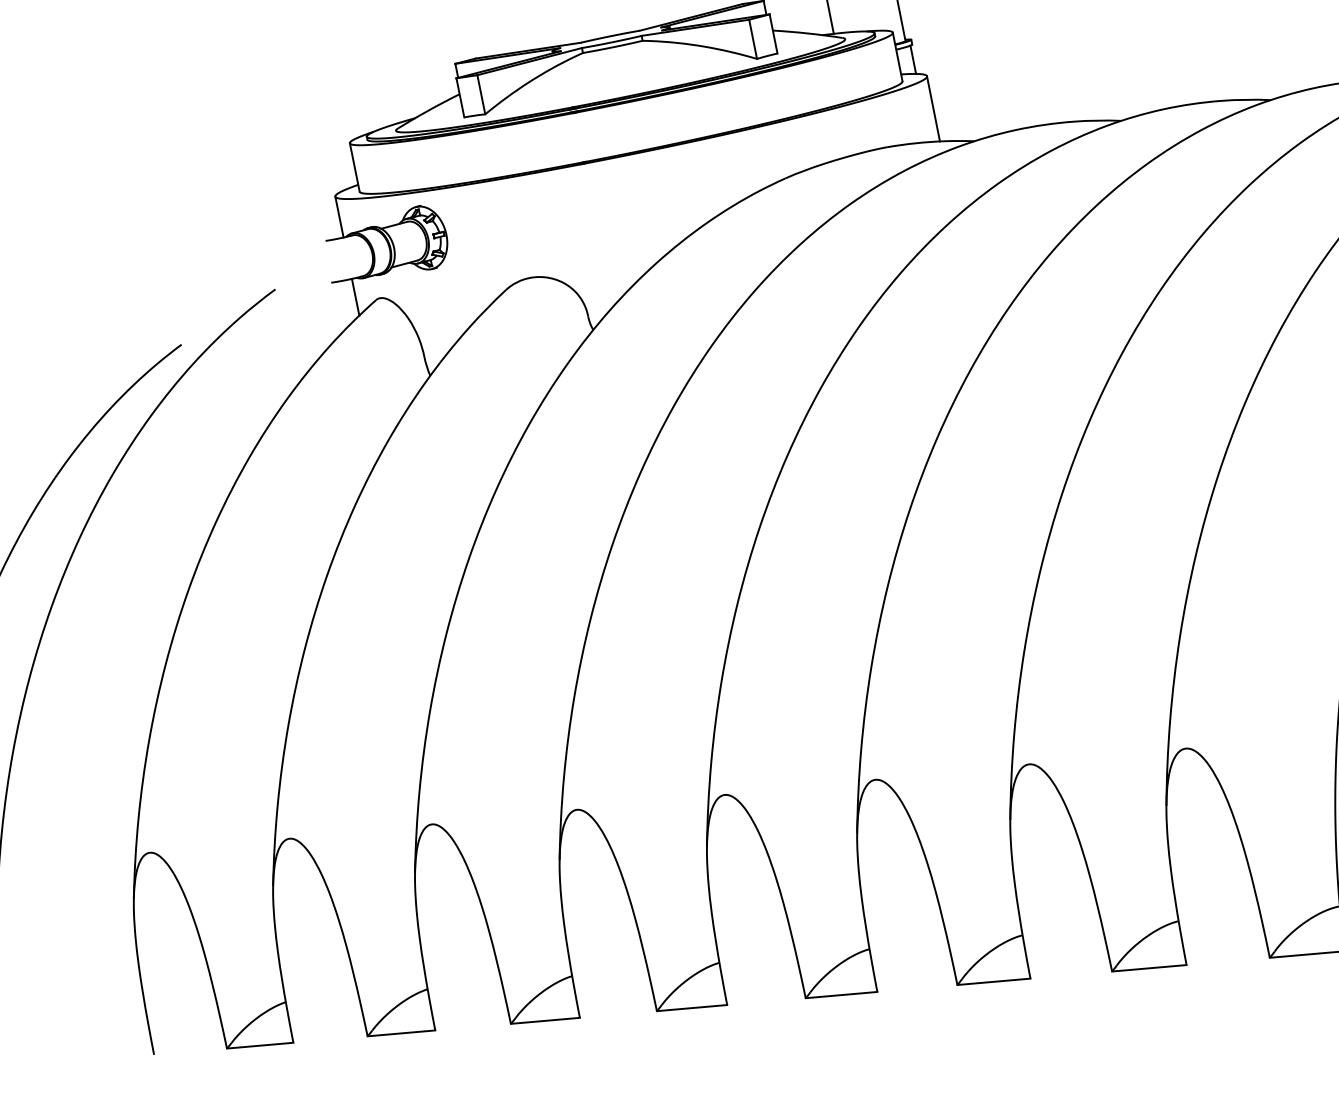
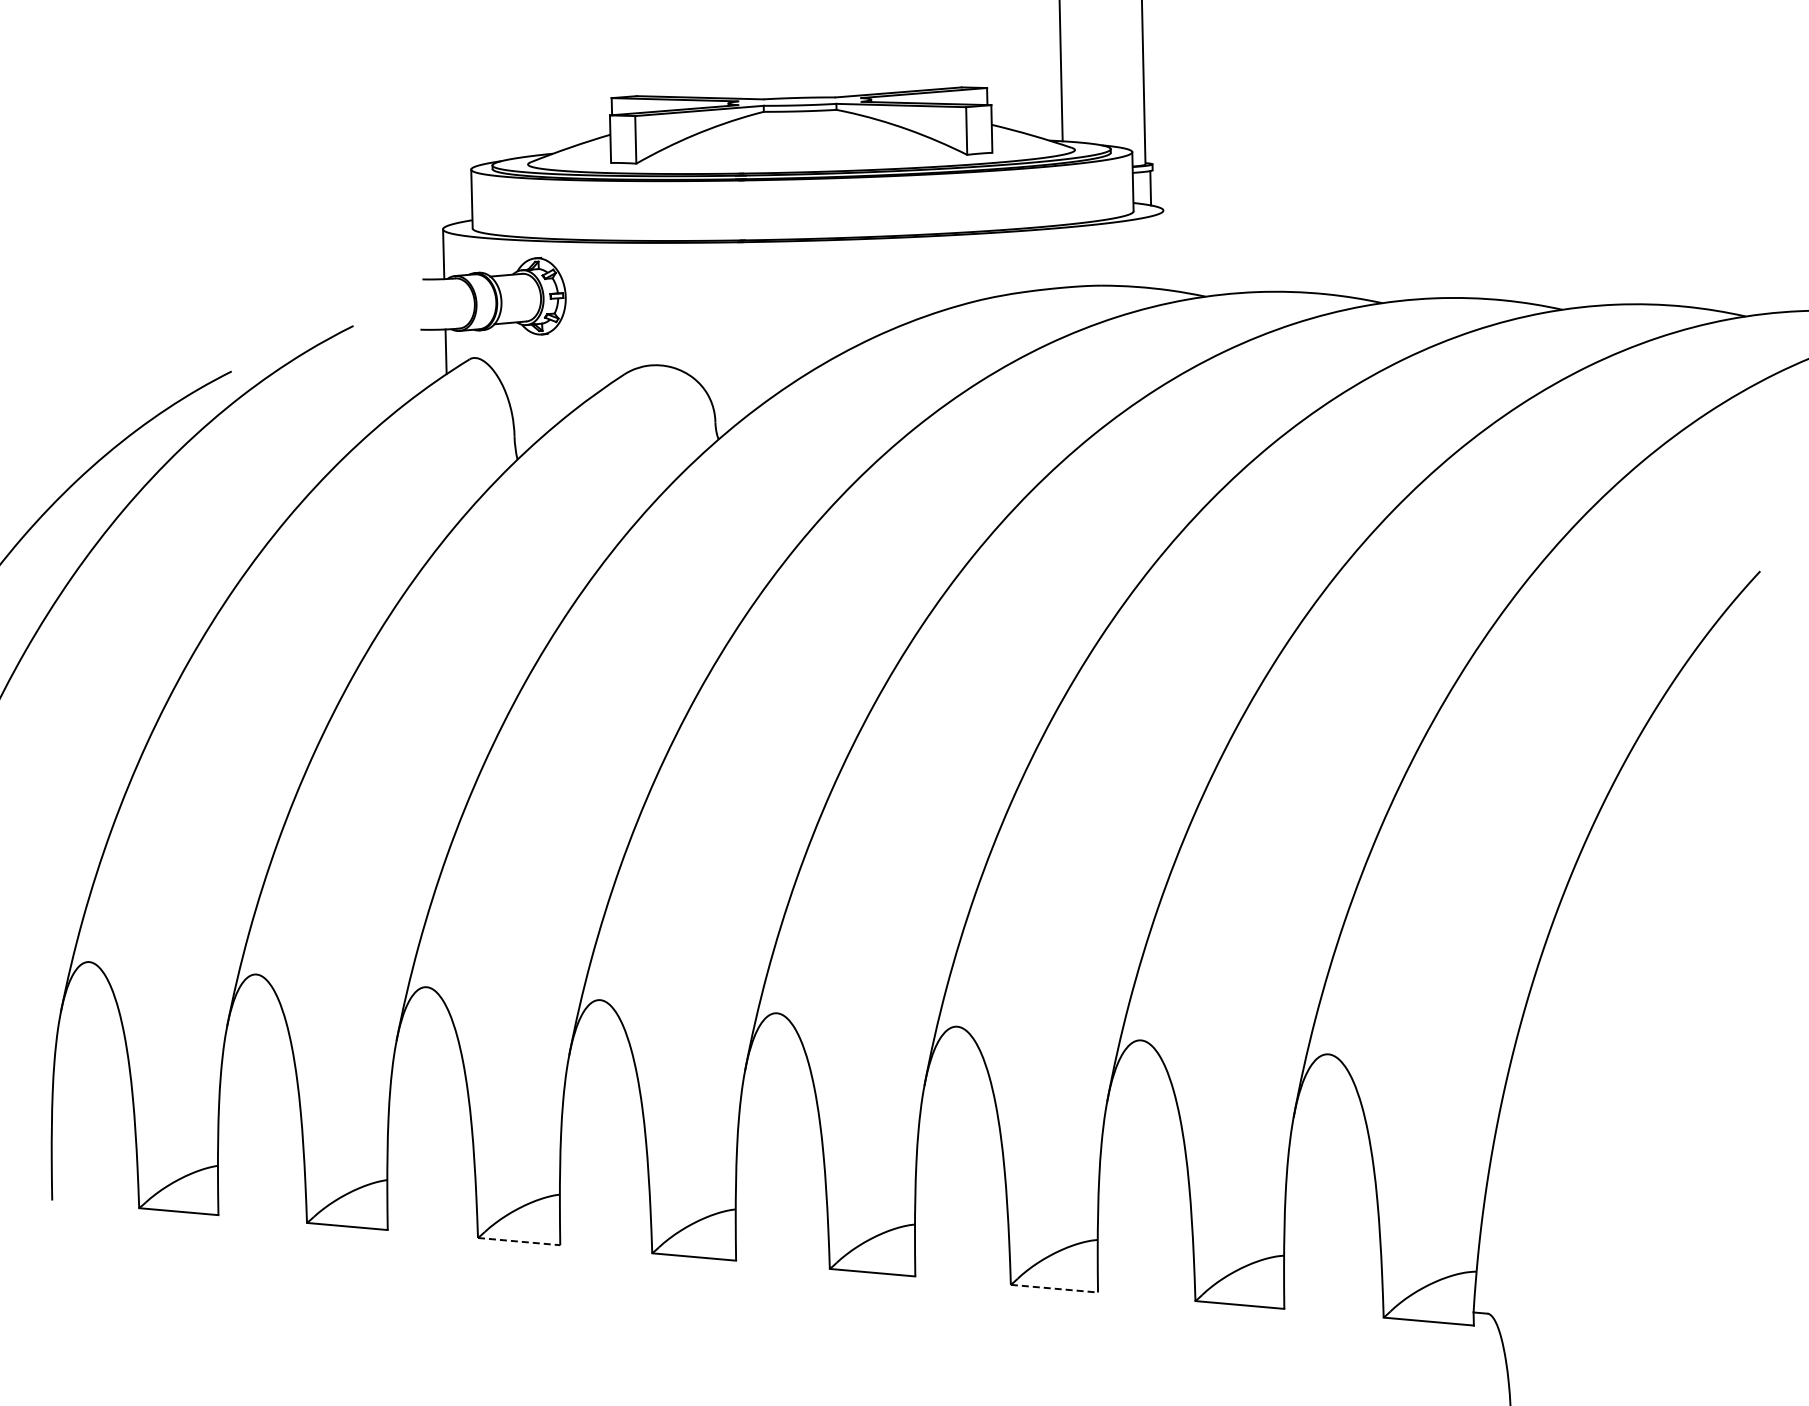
line: (933, 108) -> (1164, 249), removed
line: (993, 981) -> (1054, 1288), solid -> dashed
line: (545, 1020) -> (519, 1241), solid -> dashed

